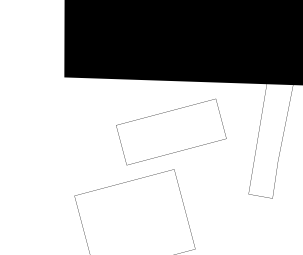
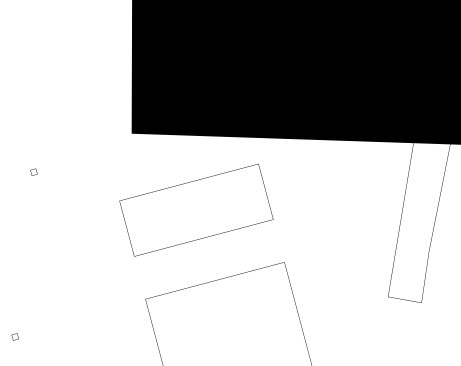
part: (171, 131) -> (196, 209), moved

